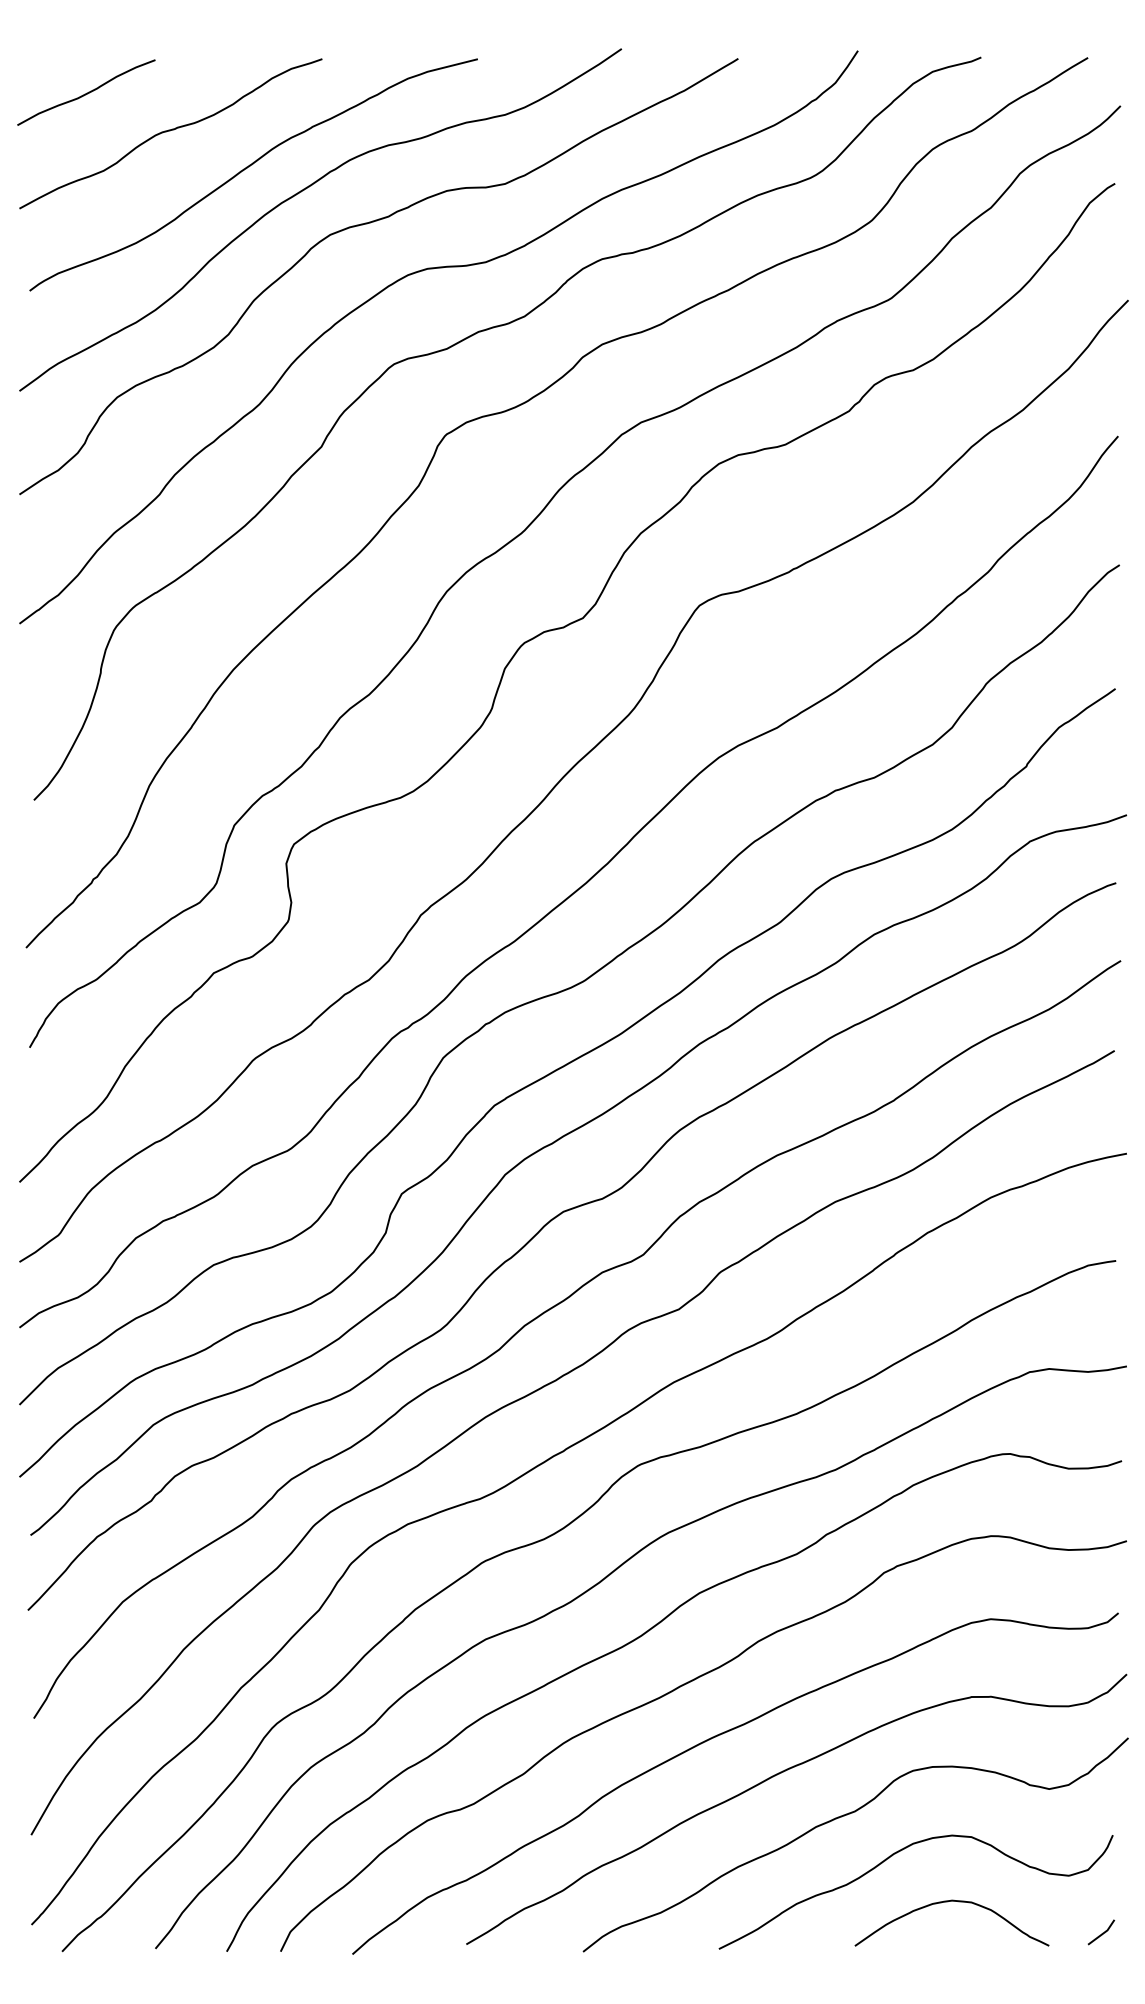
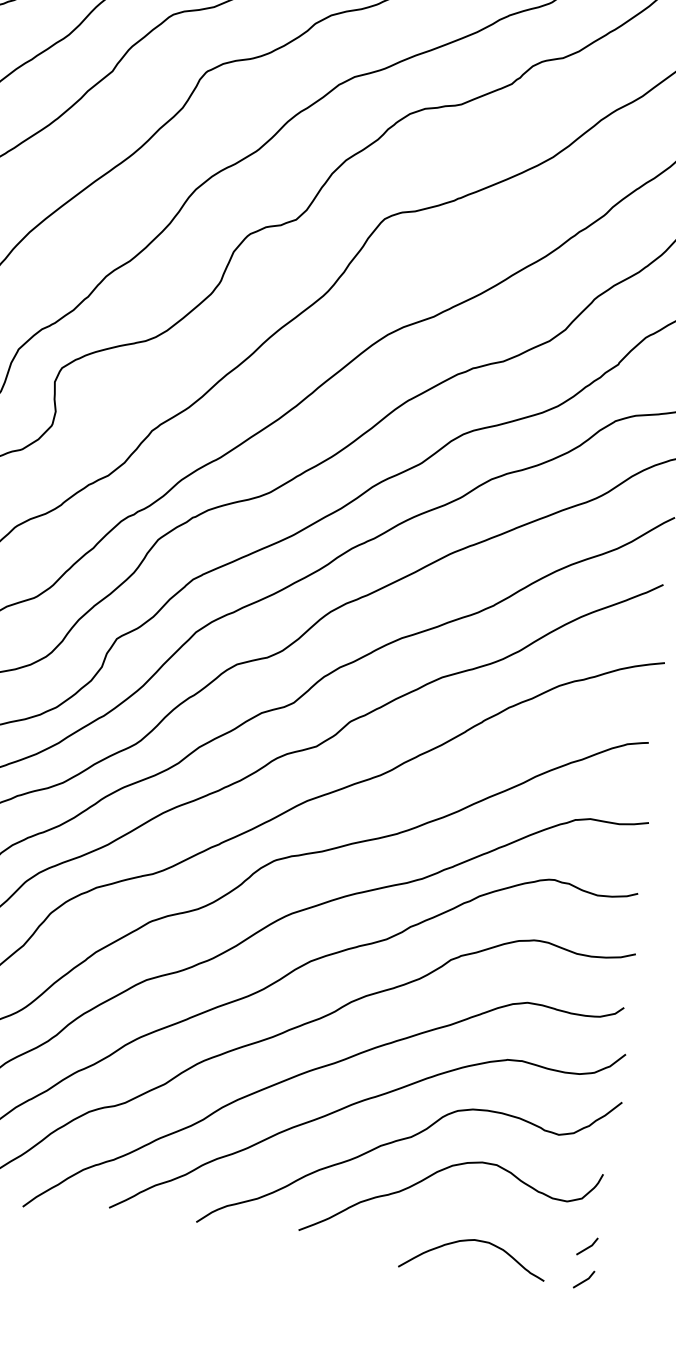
curve: (947, 1902) -> (471, 1241), moved
line: (1102, 1976) -> (584, 1279), added

